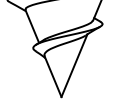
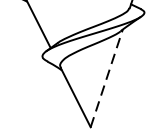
line: (74, 65) -> (106, 78), solid -> dashed

